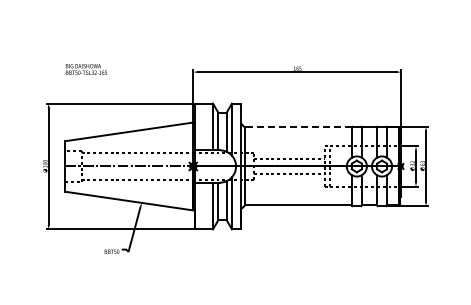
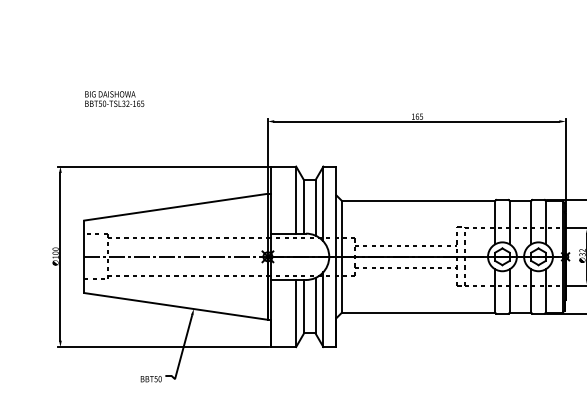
text: (86, 69) -> (114, 99), moved
line: (297, 127) -> (417, 200), dashed -> solid

